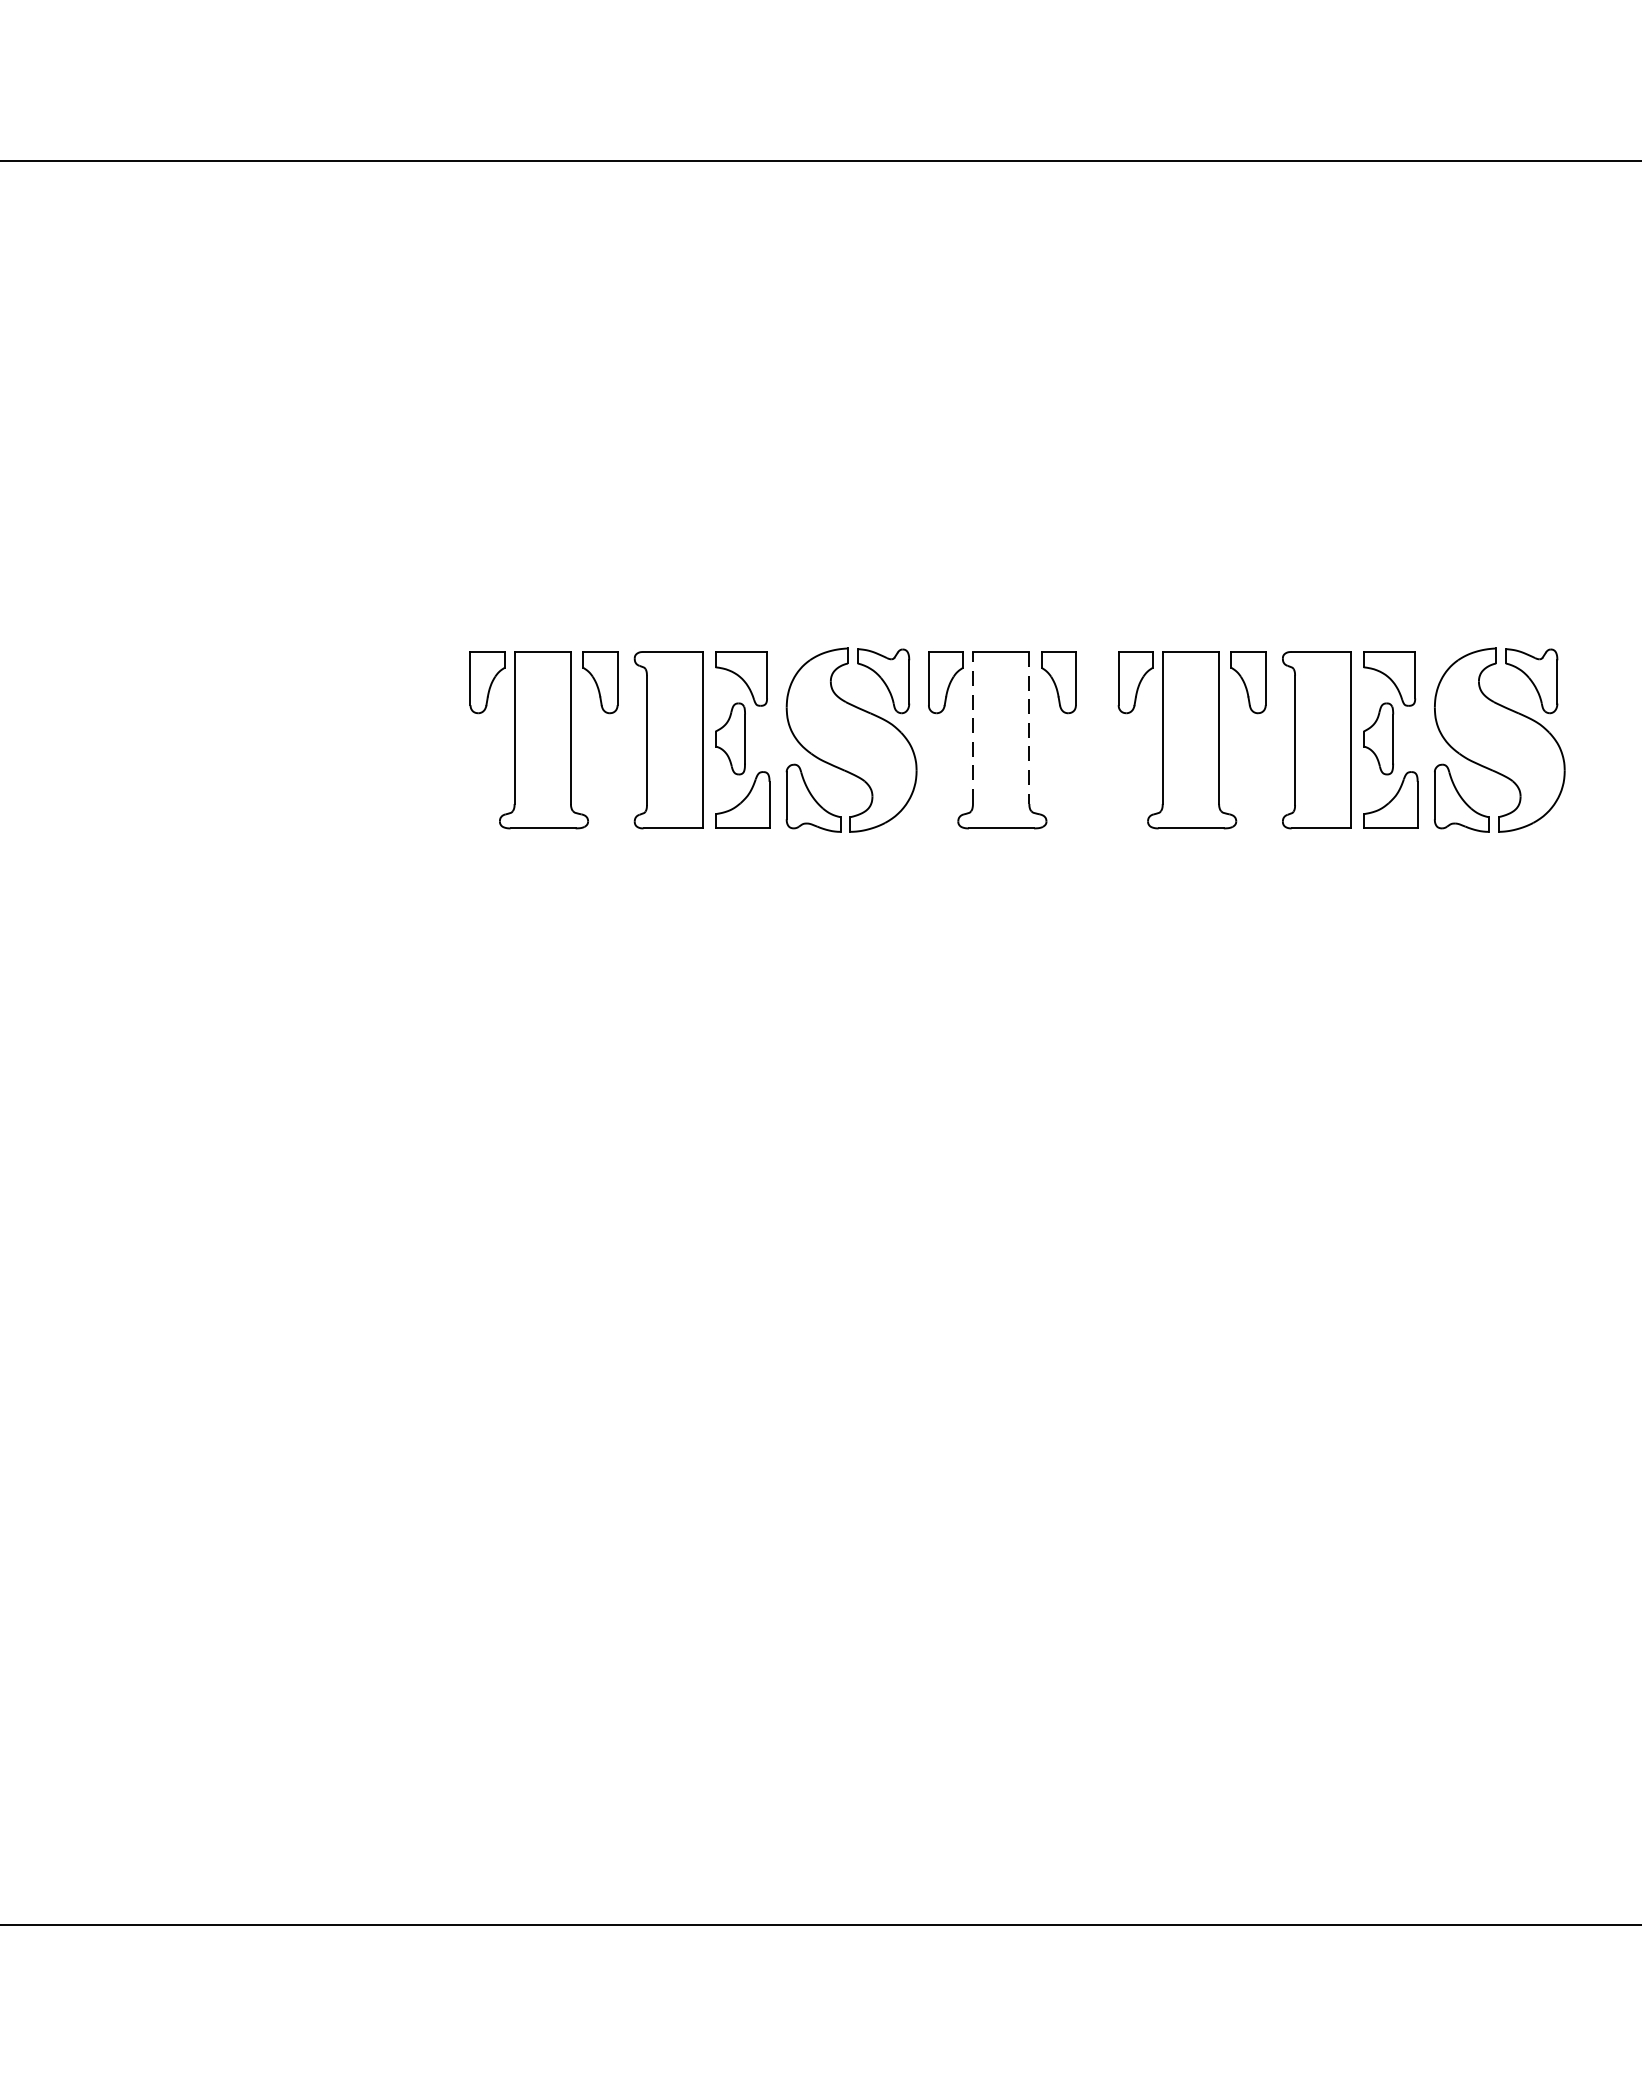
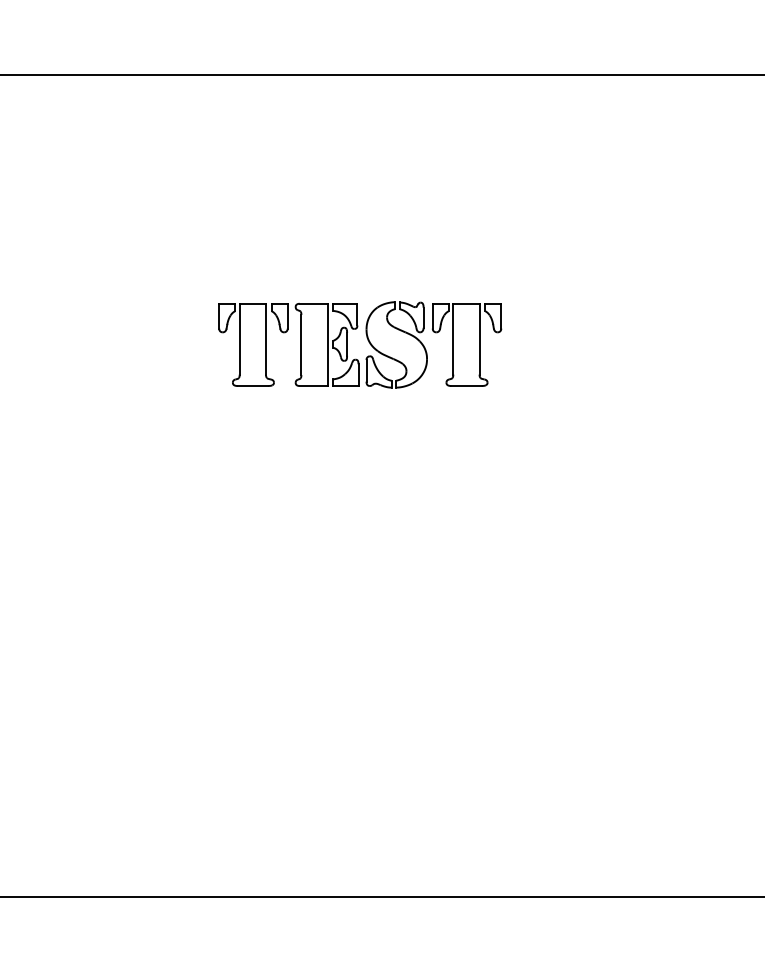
line: (973, 726) -> (453, 338), dashed -> solid
line: (1029, 728) -> (479, 339), dashed -> solid
part: (1340, 739) -> (624, 344), removed

